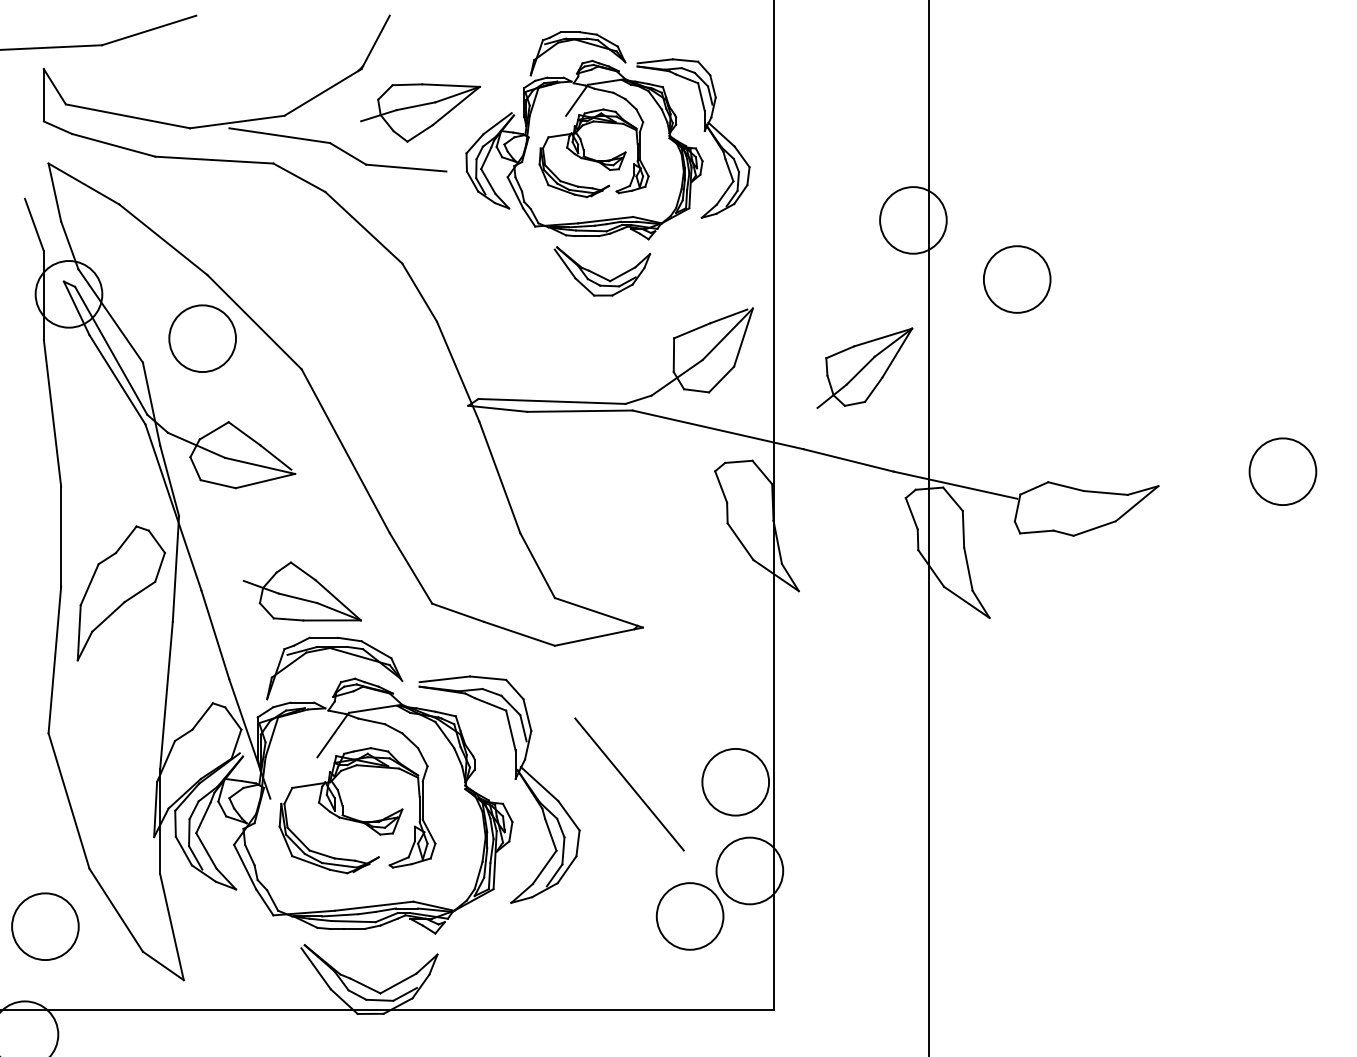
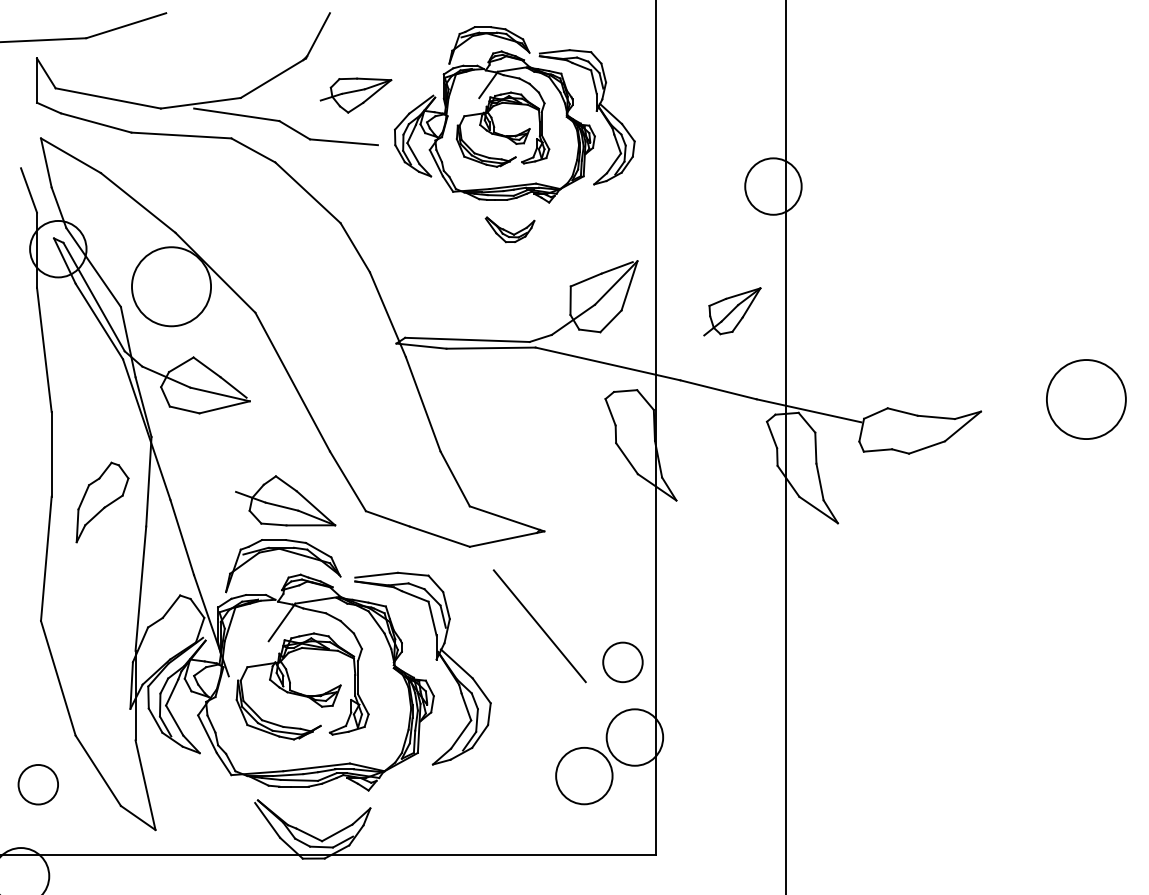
part: (420, 112) -> (355, 95), size x0.7
part: (602, 271) -> (510, 229), size x0.6
circle: (1017, 279) -> (861, 236), removed
circle: (202, 338) -> (171, 286), size x1.4
part: (864, 368) -> (732, 311), size x0.7
circle: (1282, 471) -> (1086, 399), size x1.4
part: (301, 591) -> (284, 500), moved
part: (120, 593) -> (101, 502), size x0.7
circle: (735, 781) -> (622, 661), size x0.7
line: (629, 784) -> (539, 626), moved
circle: (45, 926) -> (38, 784), size x0.7

